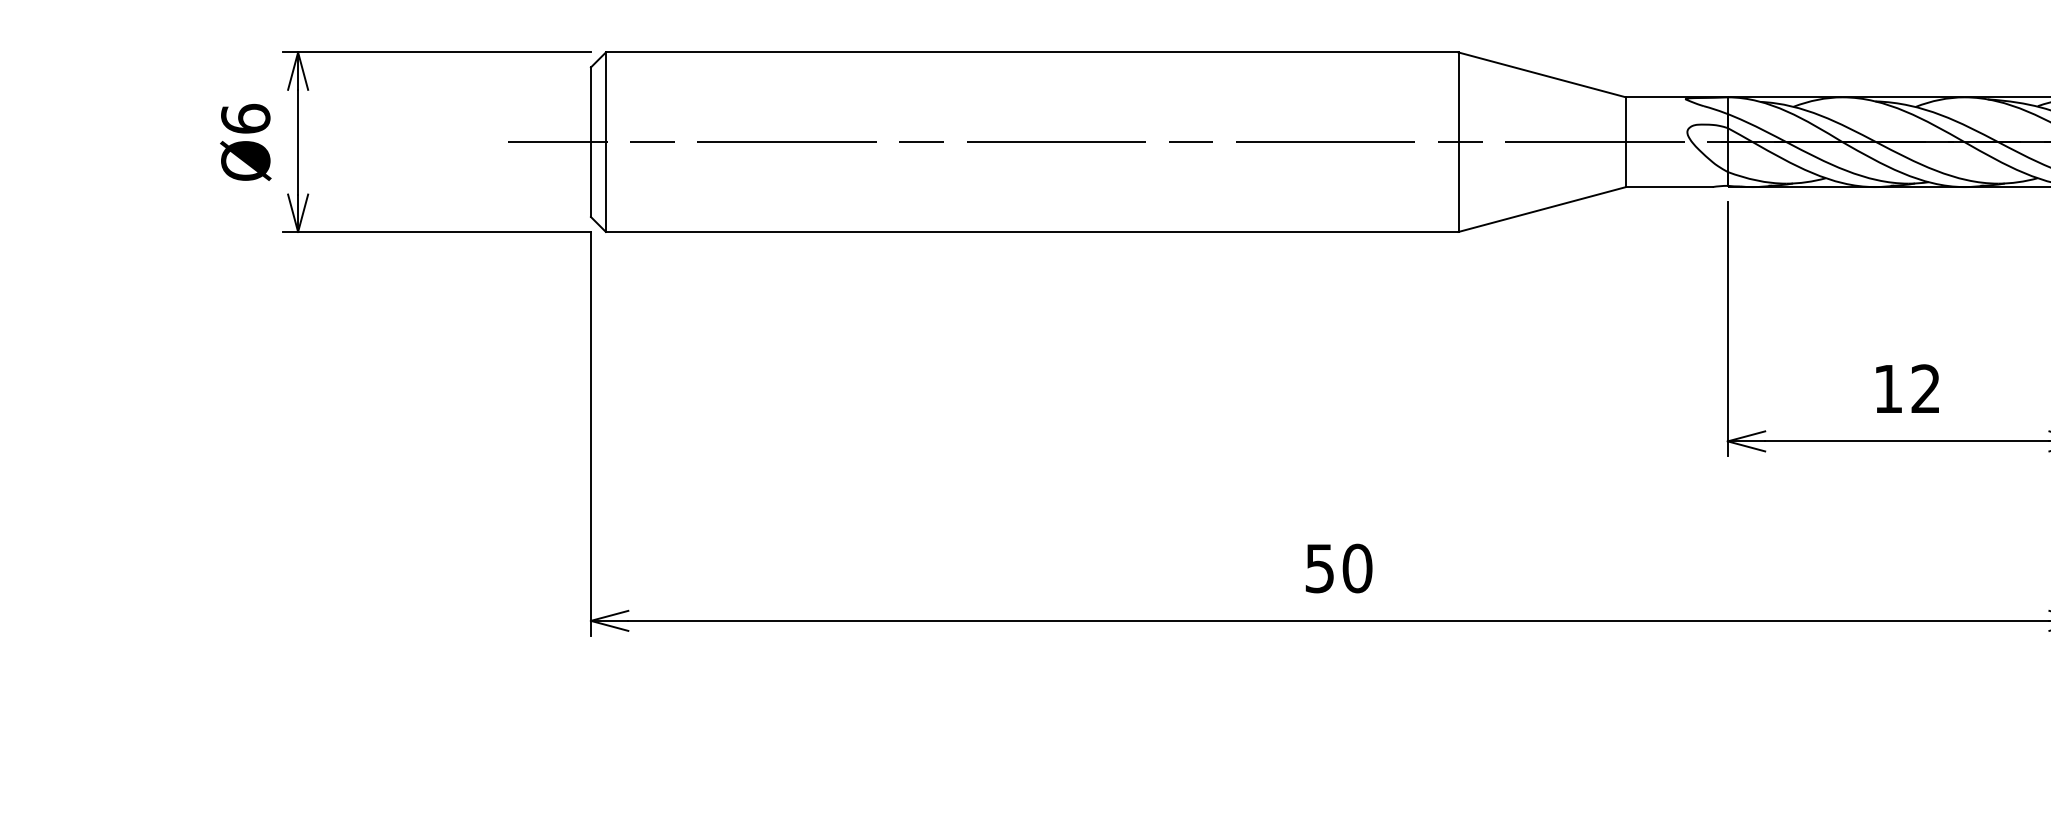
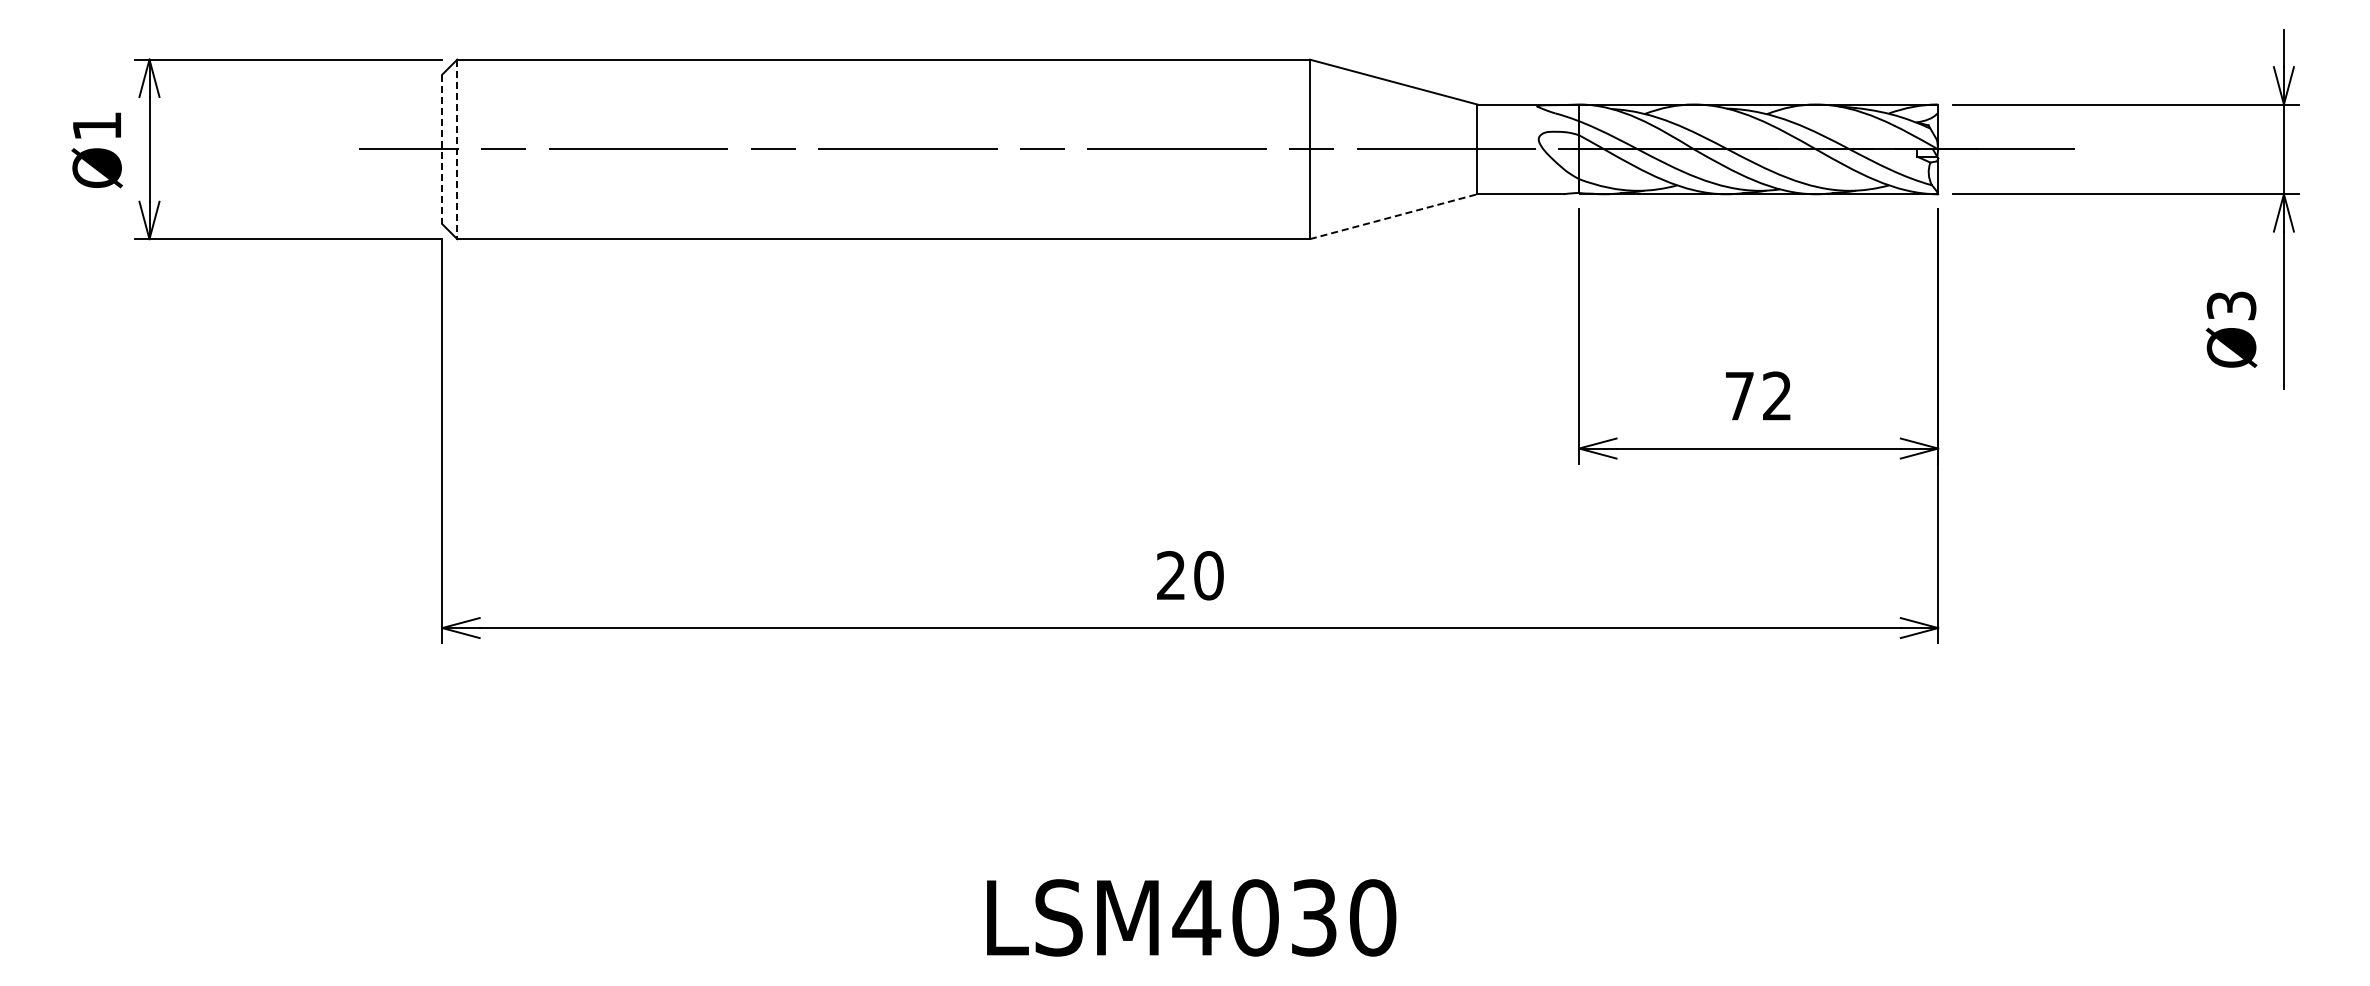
text: (245, 118) -> (96, 125), Ø6 -> Ø1
line: (591, 142) -> (442, 149), solid -> dashed
line: (606, 142) -> (457, 149), solid -> dashed
line: (1542, 209) -> (1393, 216), solid -> dashed
text: (1888, 389) -> (1739, 396), 12 -> 72
text: (1320, 568) -> (1171, 575), 50 -> 20

